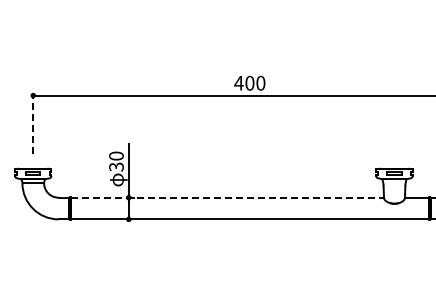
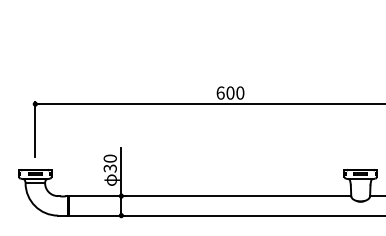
text: (238, 82) -> (220, 92), 400 -> 600
line: (33, 123) -> (35, 129), dashed -> solid
line: (227, 197) -> (210, 195), dashed -> solid

